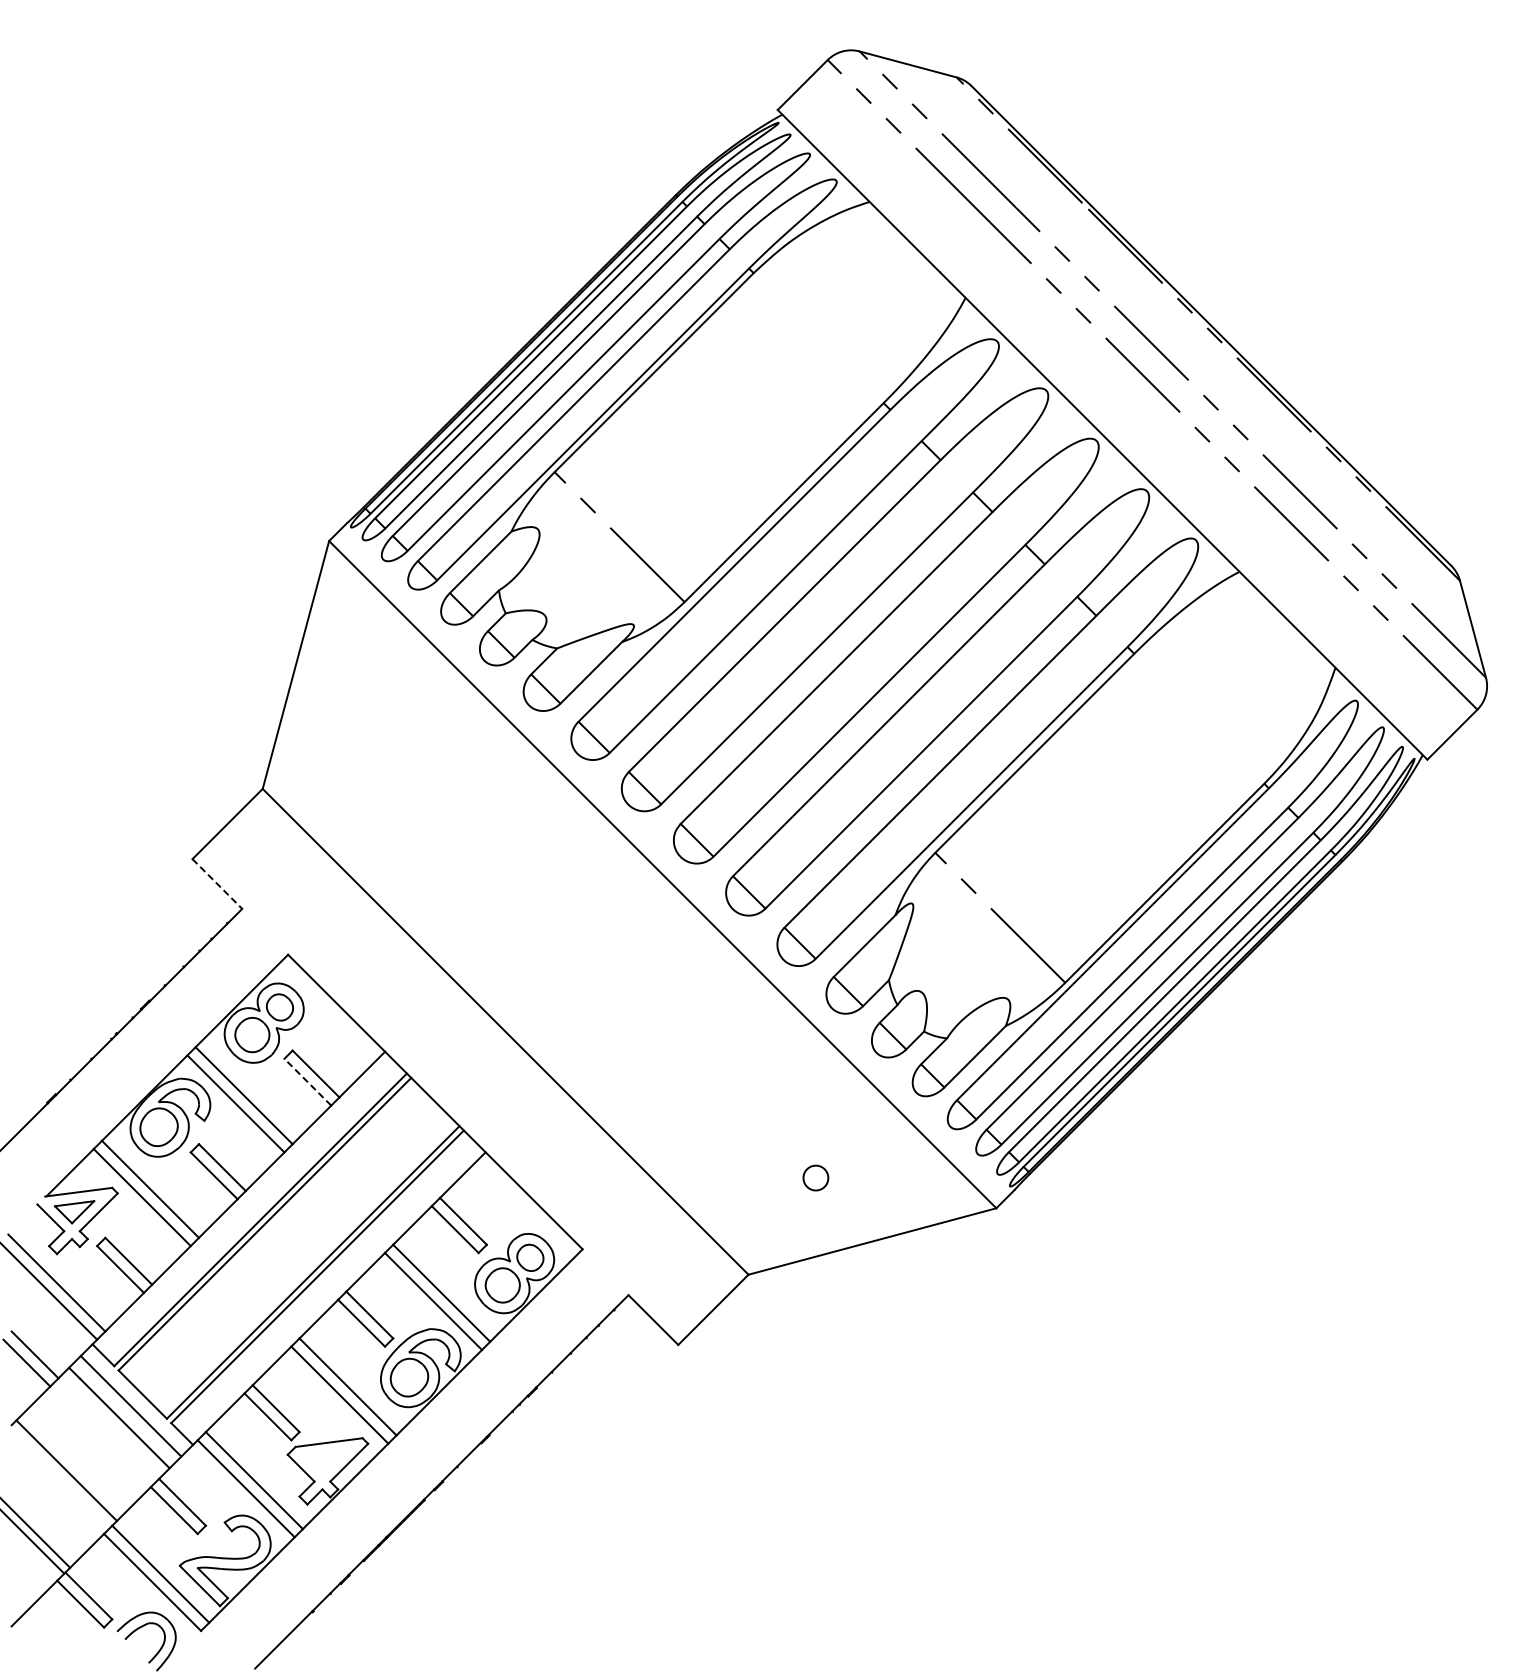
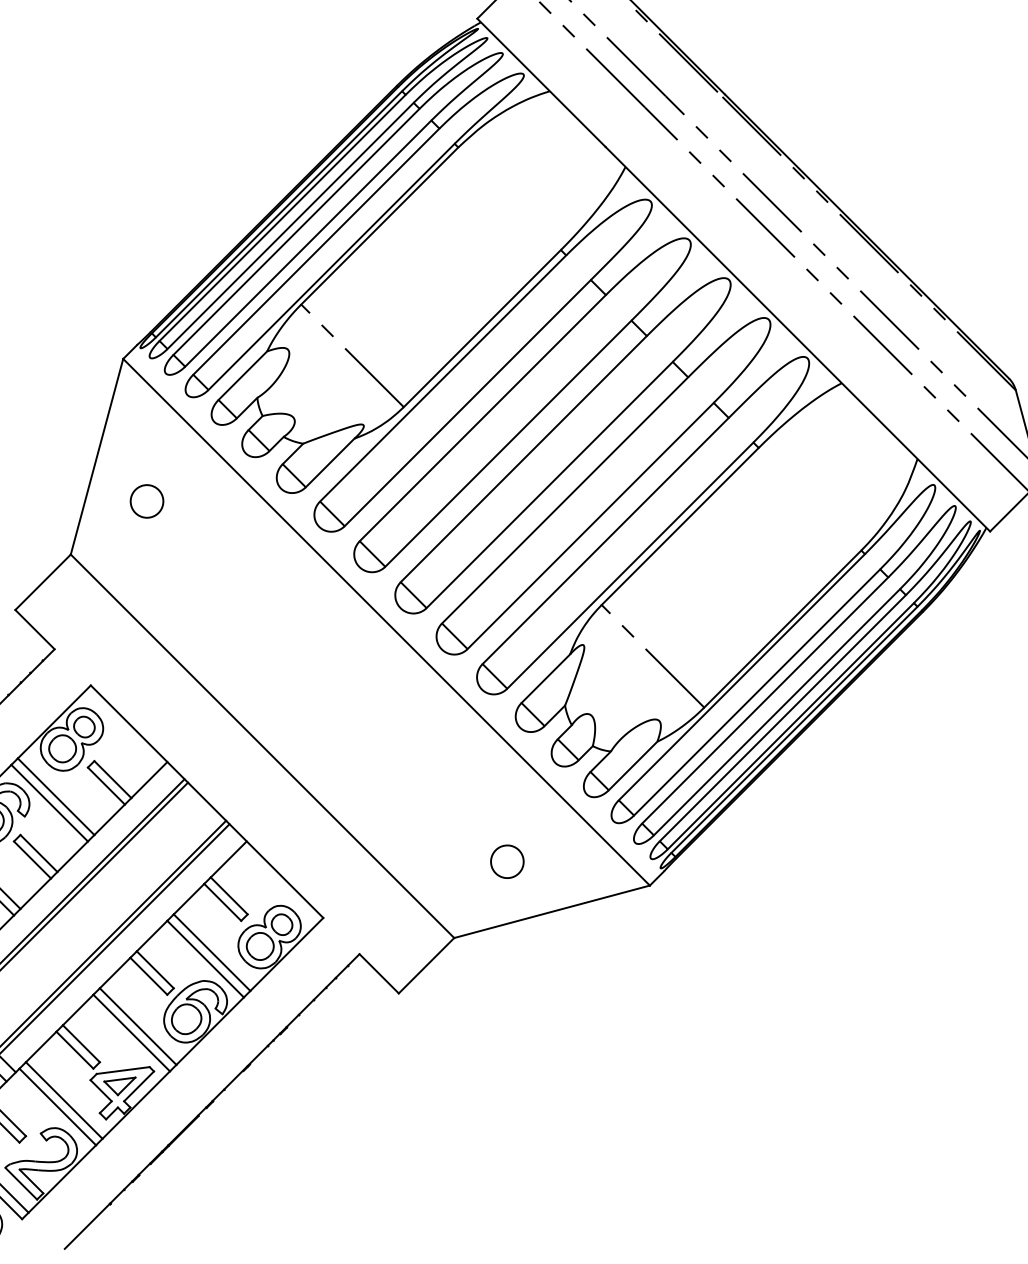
part: (358, 721) -> (146, 501), added
line: (217, 884) -> (35, 630), dashed -> solid
line: (307, 1081) -> (106, 785), dashed -> solid
part: (815, 1177) -> (507, 861), size x1.67
part: (324, 1462) -> (119, 1086), added

